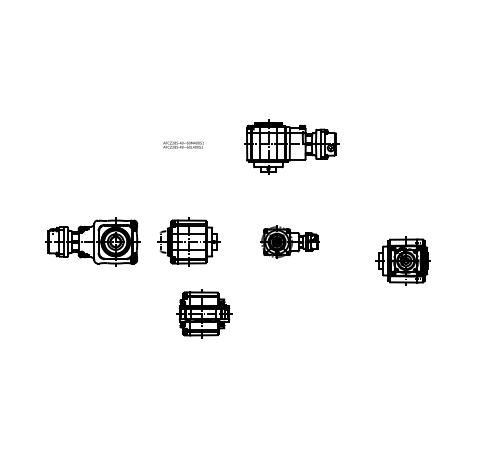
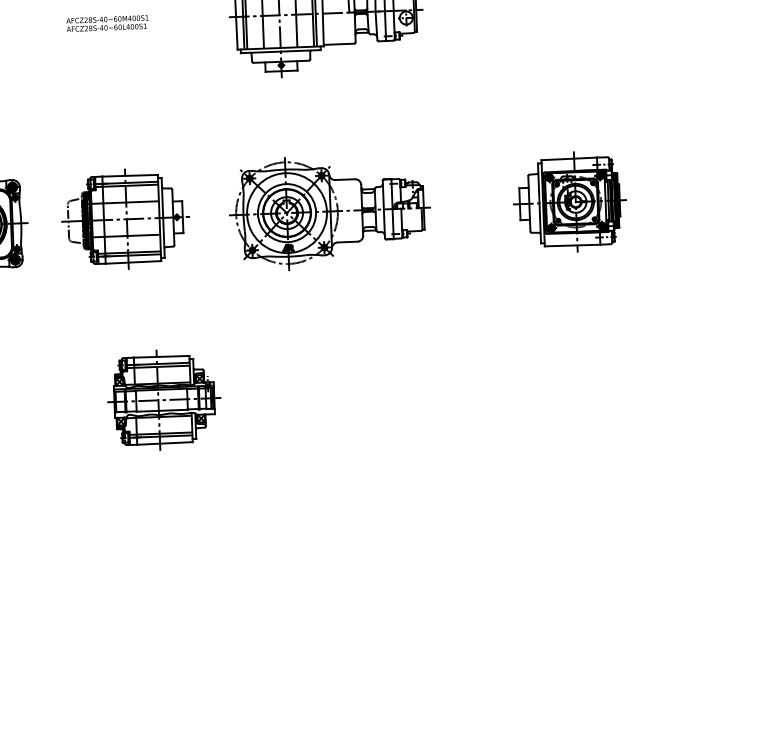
part: (289, 242) -> (329, 212), size x1.67
part: (402, 260) -> (568, 201), moved
part: (204, 313) -> (164, 399), moved

